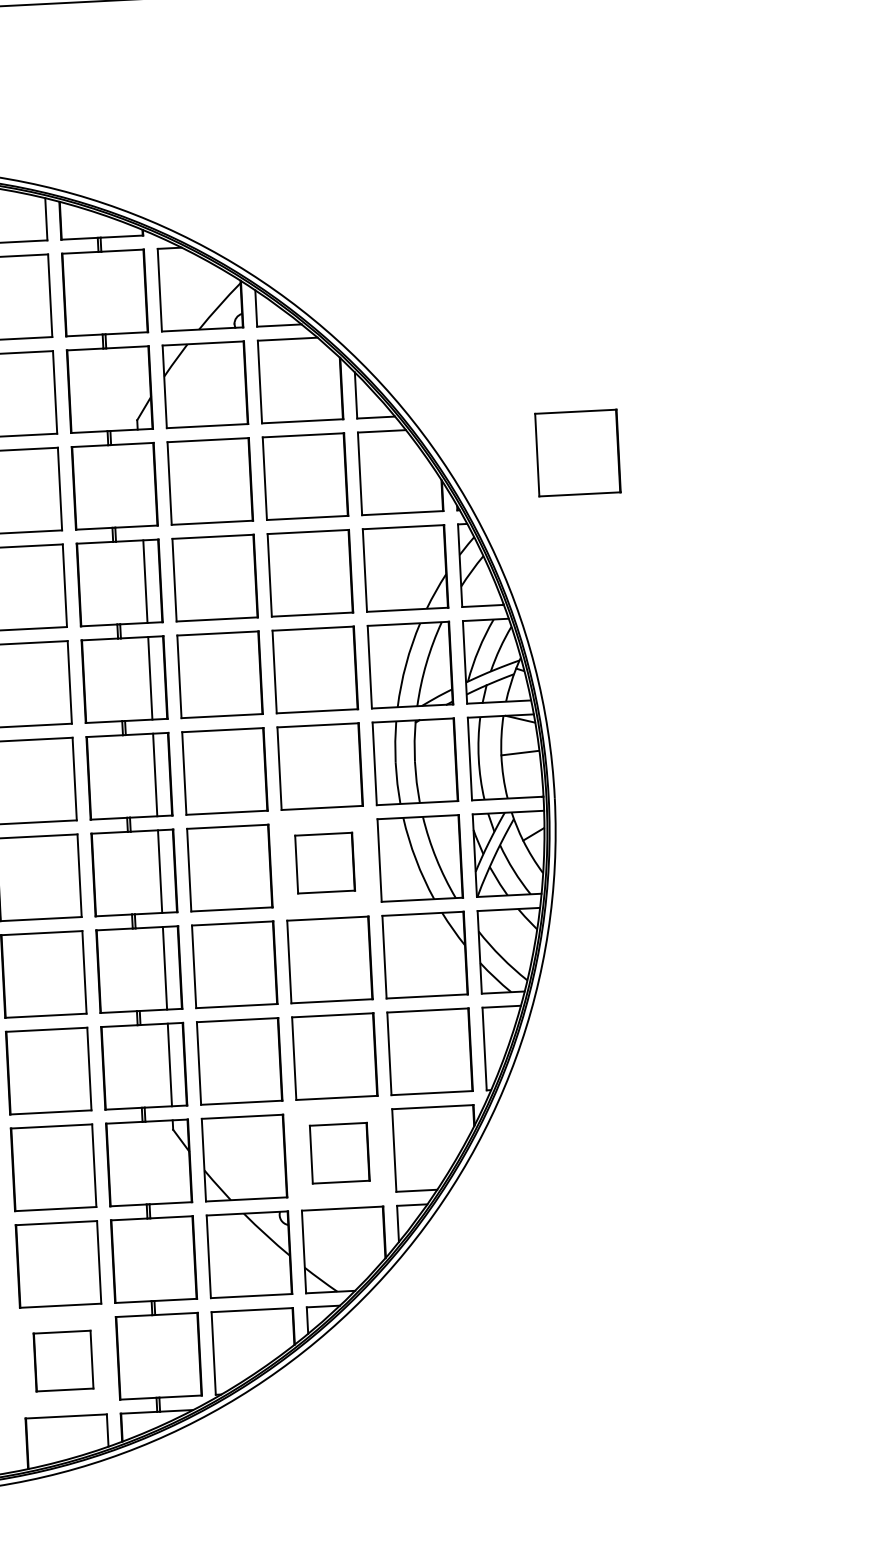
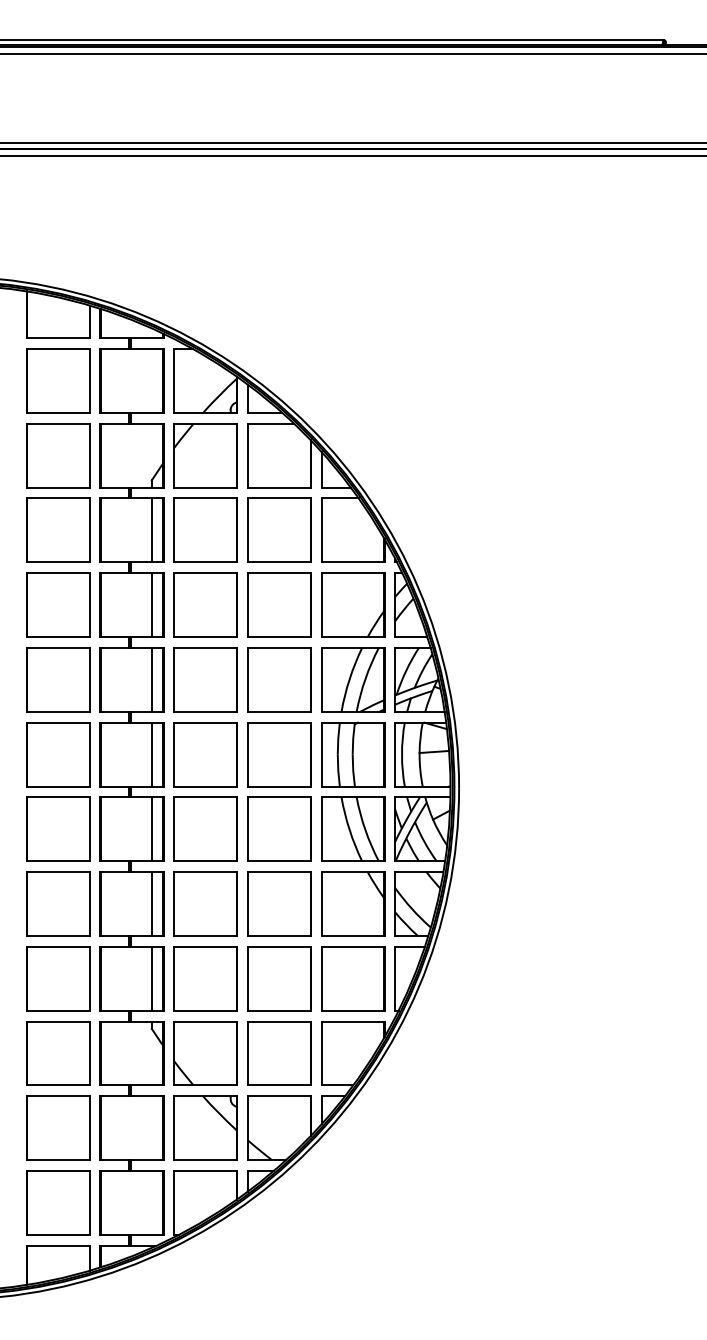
part: (578, 452) -> (490, 522), removed
line: (140, 485) -> (151, 530), added
part: (325, 862) -> (279, 828), size x1.43
part: (339, 1153) -> (279, 1053), size x1.43
part: (63, 1360) -> (58, 1202), size x1.43

